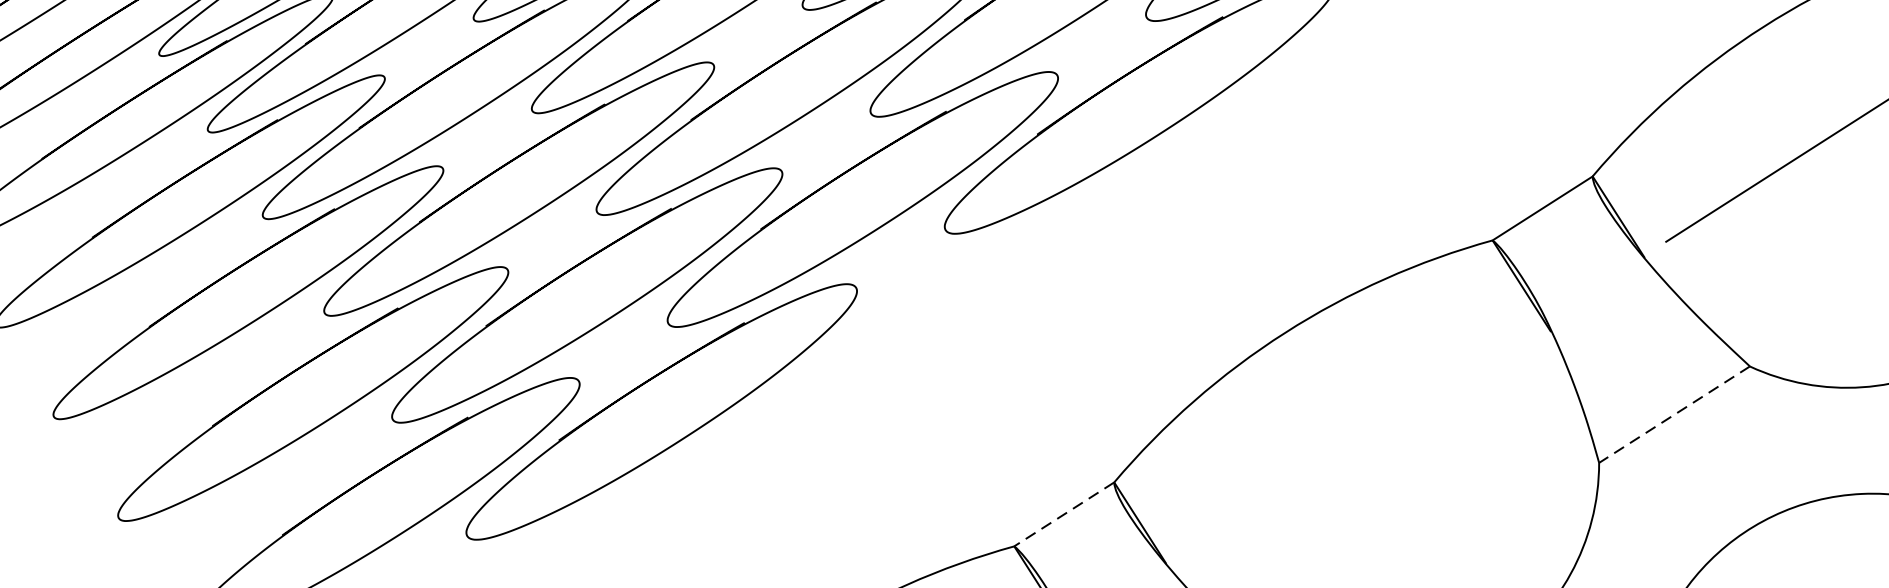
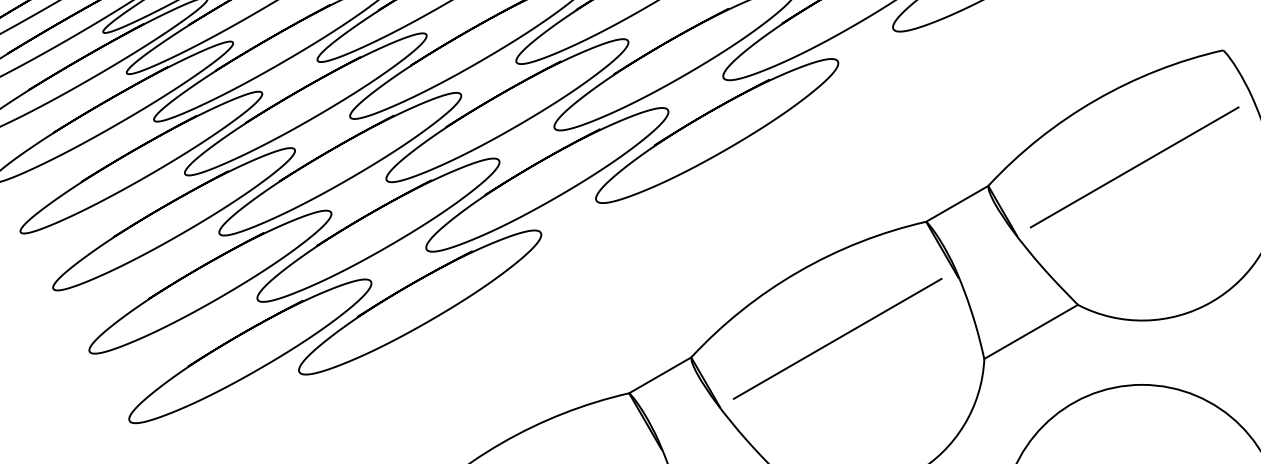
line: (1673, 415) -> (1030, 332), dashed -> solid
line: (1354, 440) -> (837, 338), added
line: (1064, 514) -> (660, 375), dashed -> solid

